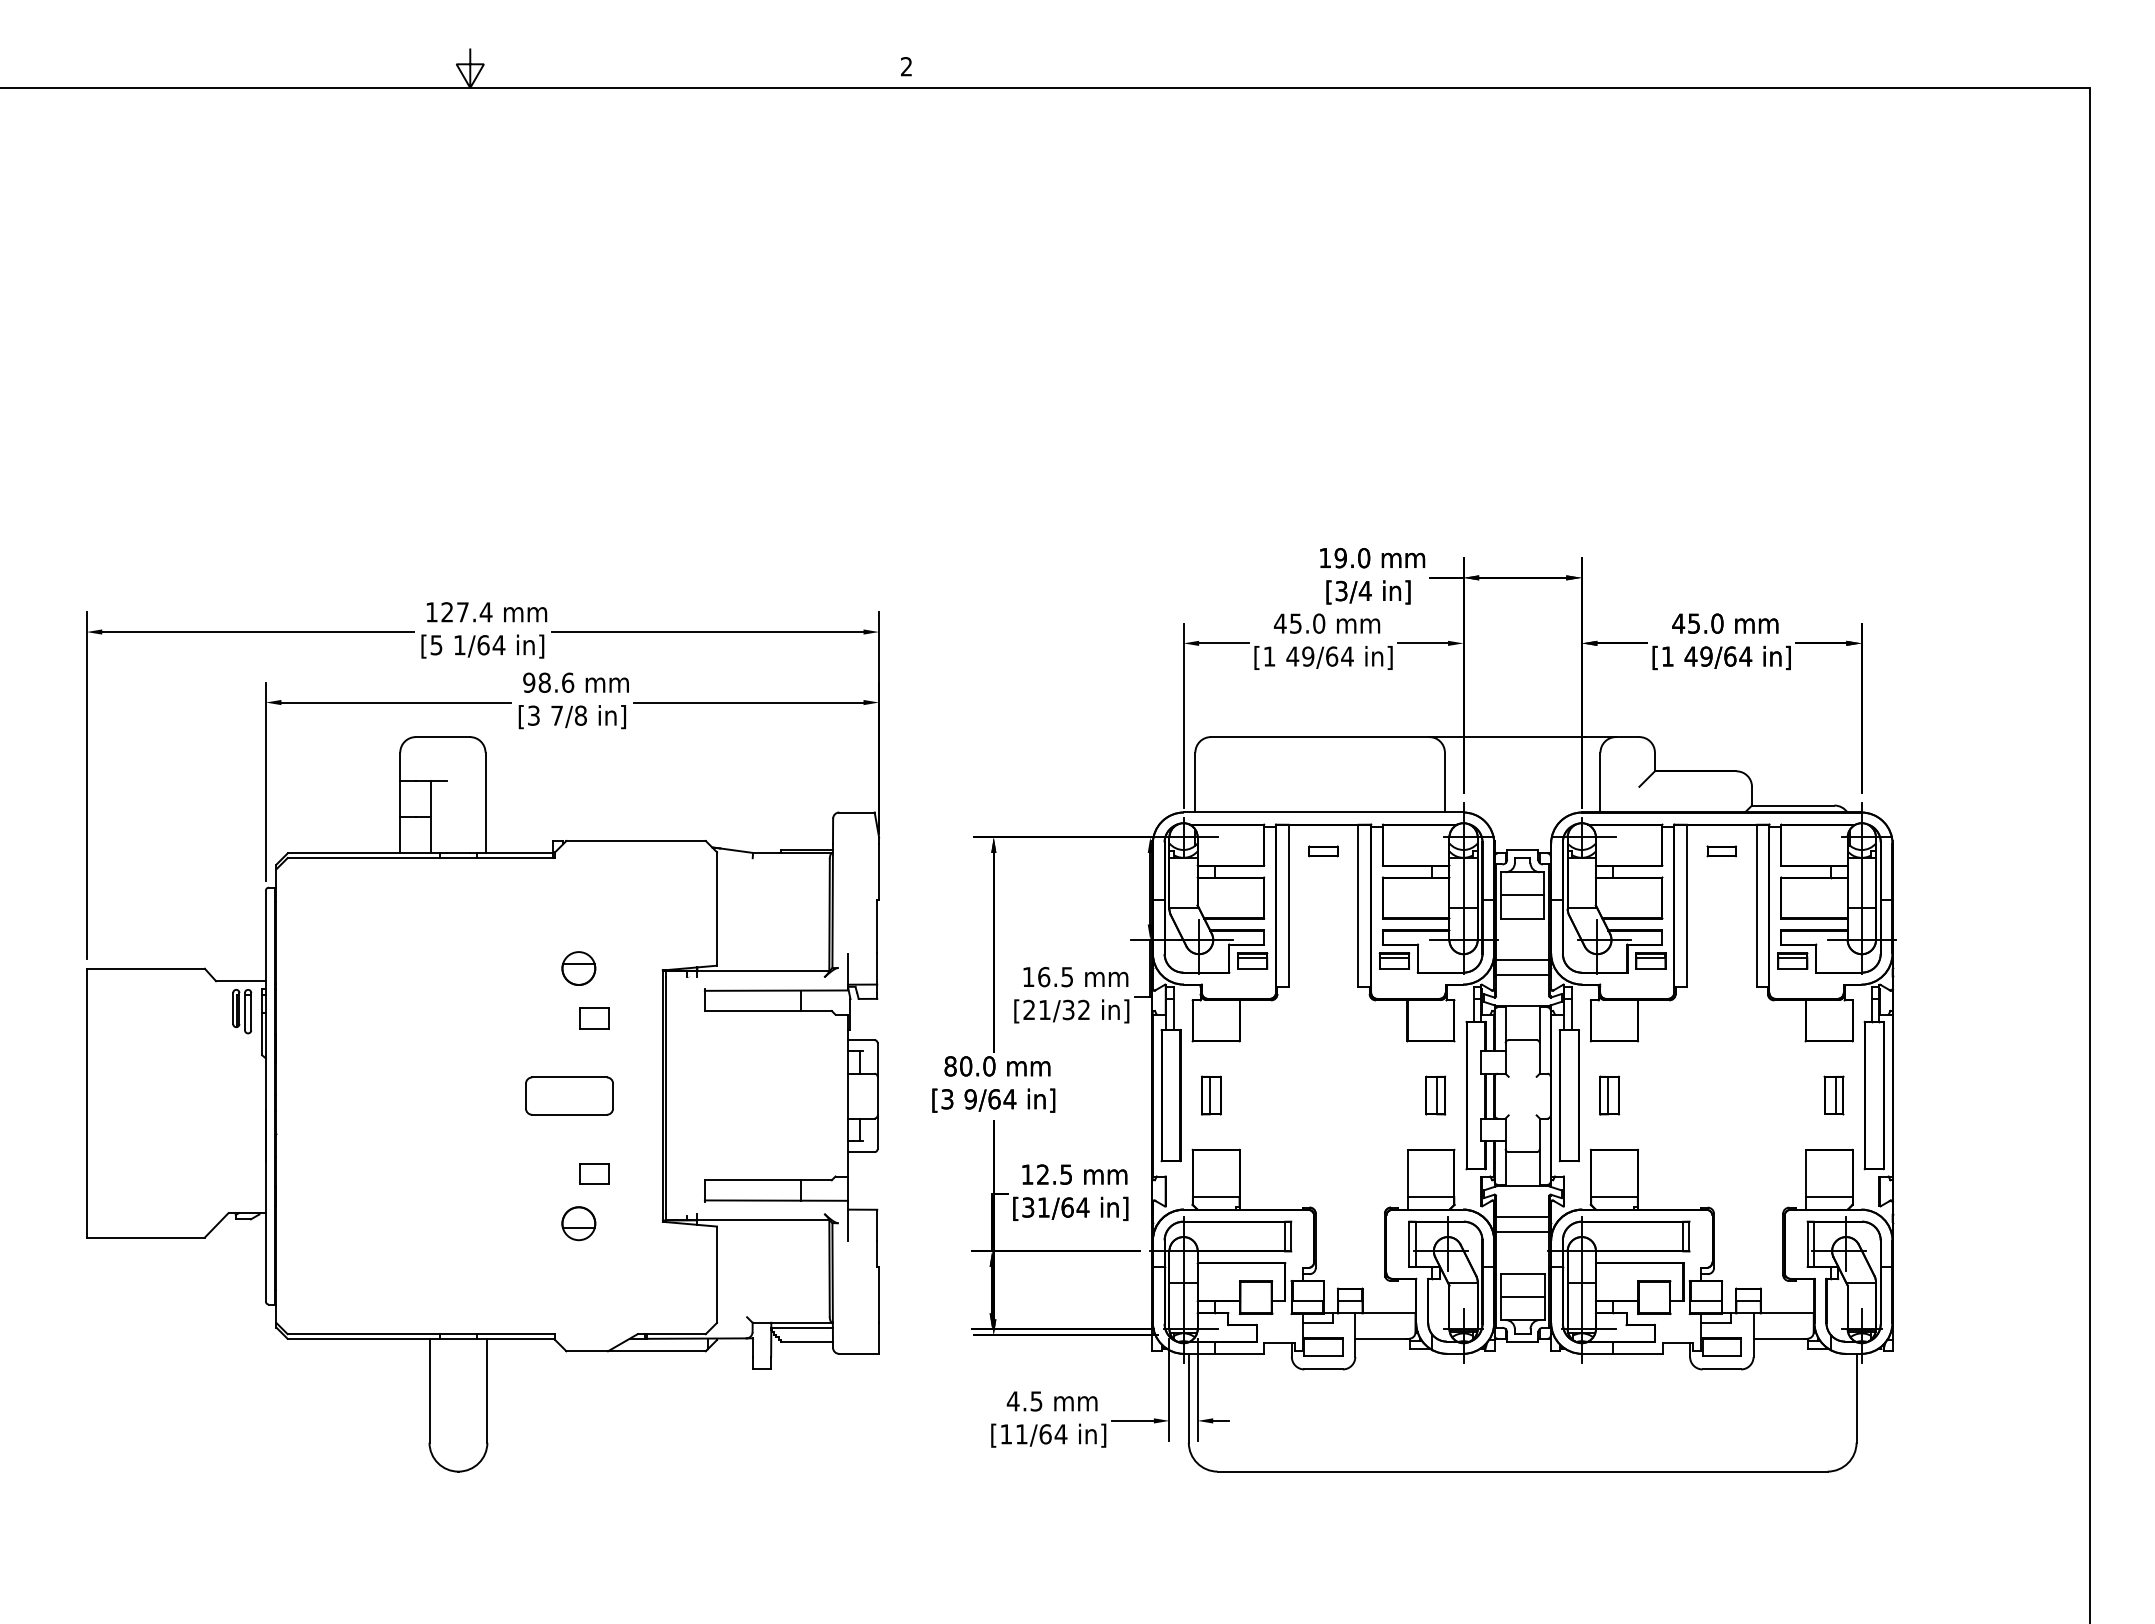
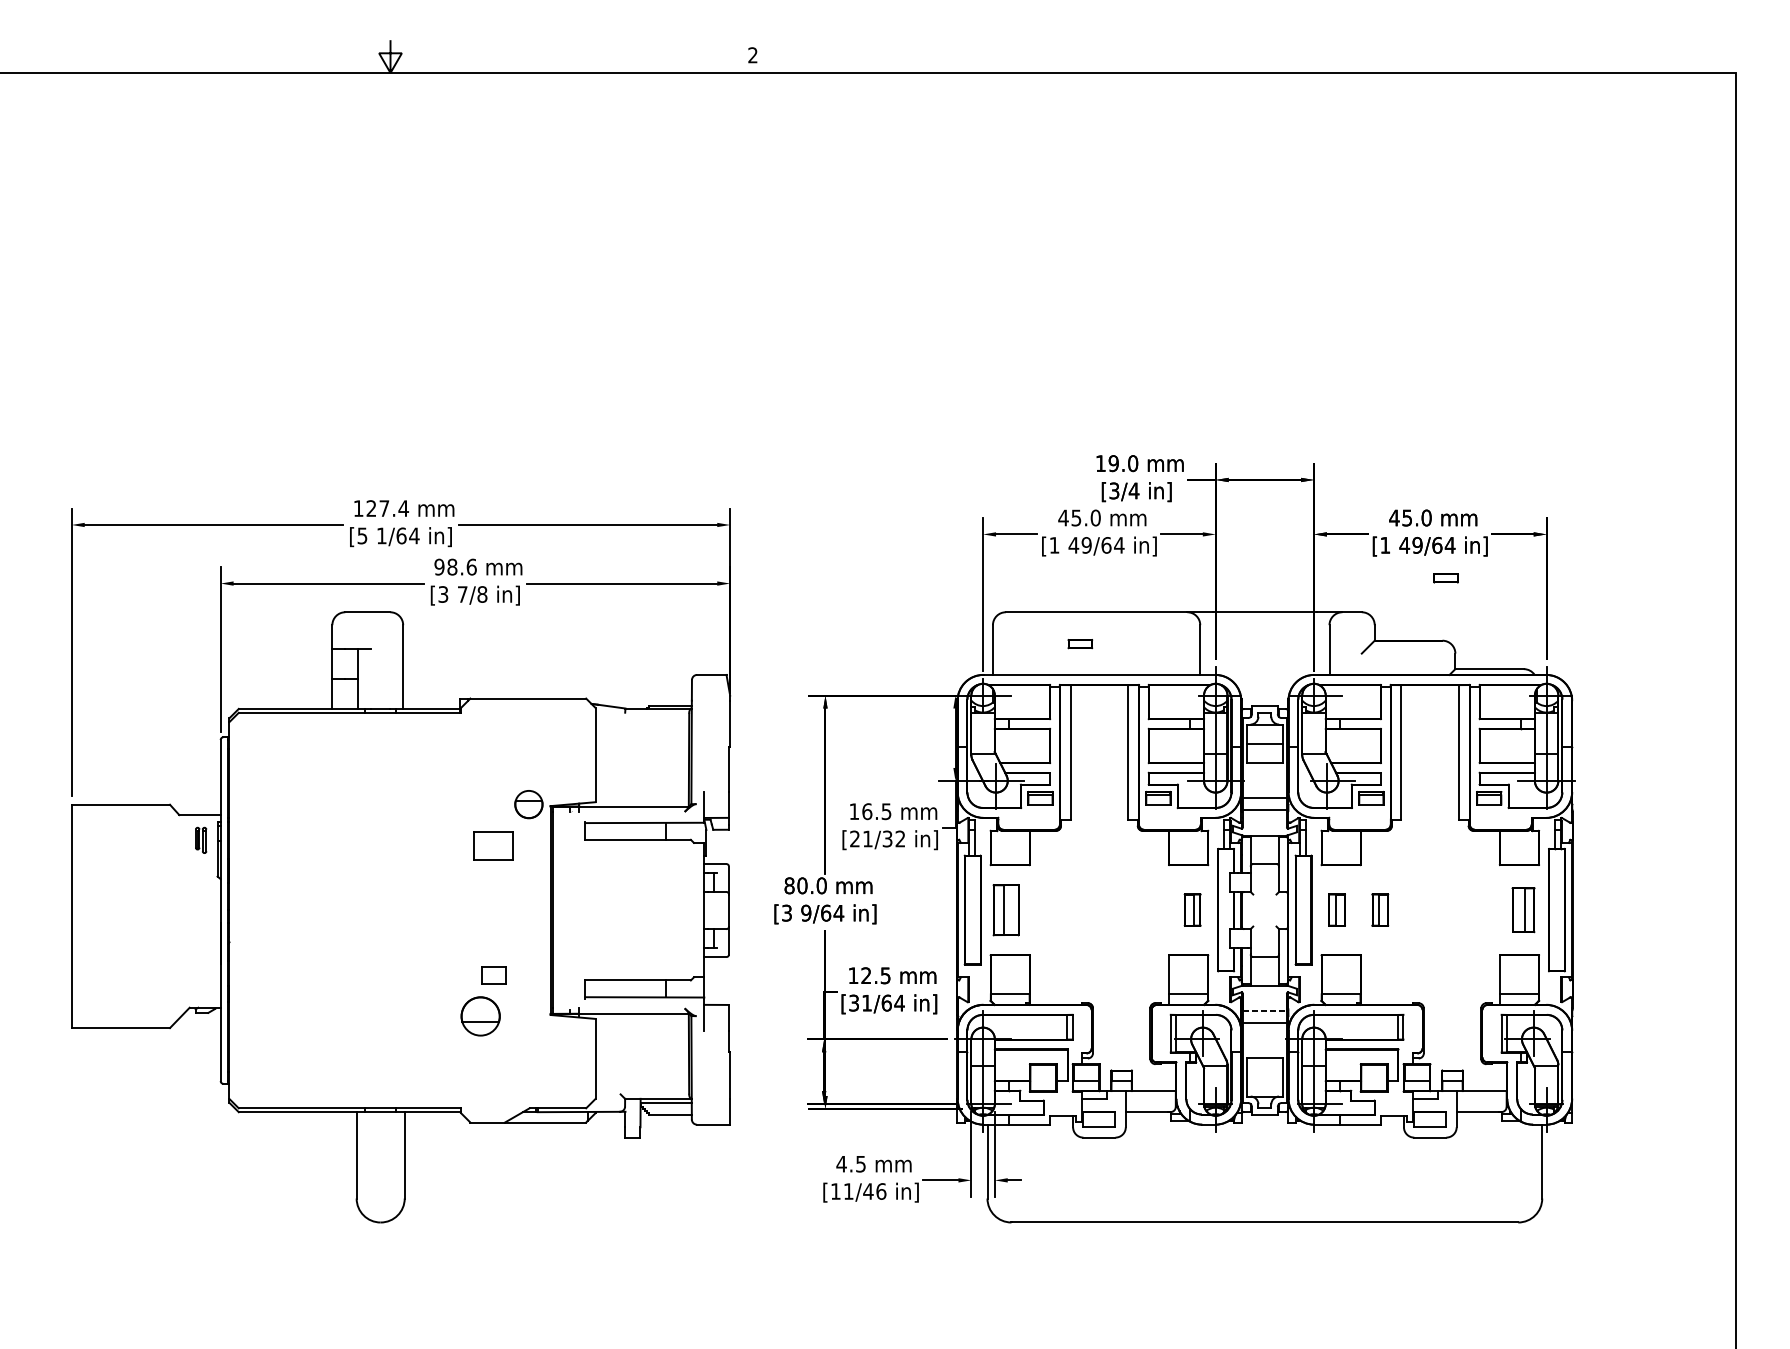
part: (1323, 851) -> (1080, 644), moved
part: (1721, 851) -> (1445, 578), moved
part: (578, 968) -> (528, 804), moved
part: (242, 1011) -> (201, 840), size x0.7
part: (594, 1018) -> (493, 846), size x1.6
part: (569, 1095) -> (472, 910), removed
part: (1211, 1095) -> (1006, 910), size x1.6
part: (1661, 1095) -> (1380, 910), added
part: (1833, 1095) -> (1523, 910), size x1.4
line: (1523, 1217) -> (1265, 1011), solid -> dashed
part: (578, 1223) -> (480, 1016), size x1.4
line: (1522, 1296) -> (1264, 1077), removed
text: (1053, 1434) -> (875, 1191), [11/64 -> [11/46

